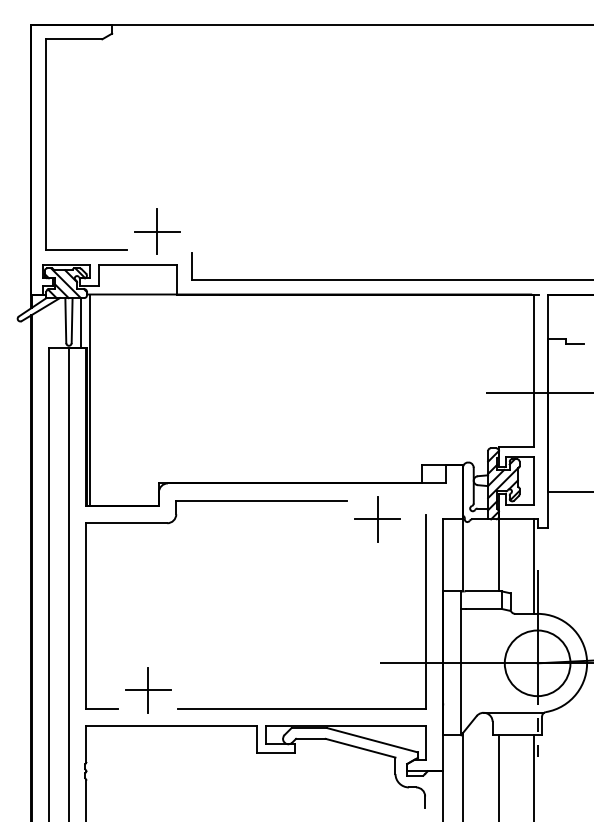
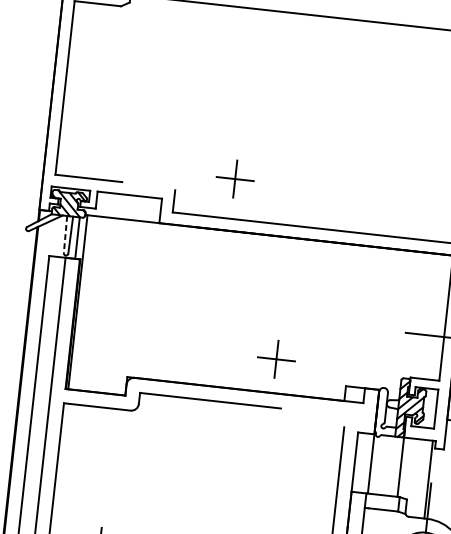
part: (157, 231) -> (235, 179), moved
line: (65, 320) -> (65, 234), solid -> dashed
part: (377, 519) -> (276, 359), moved

